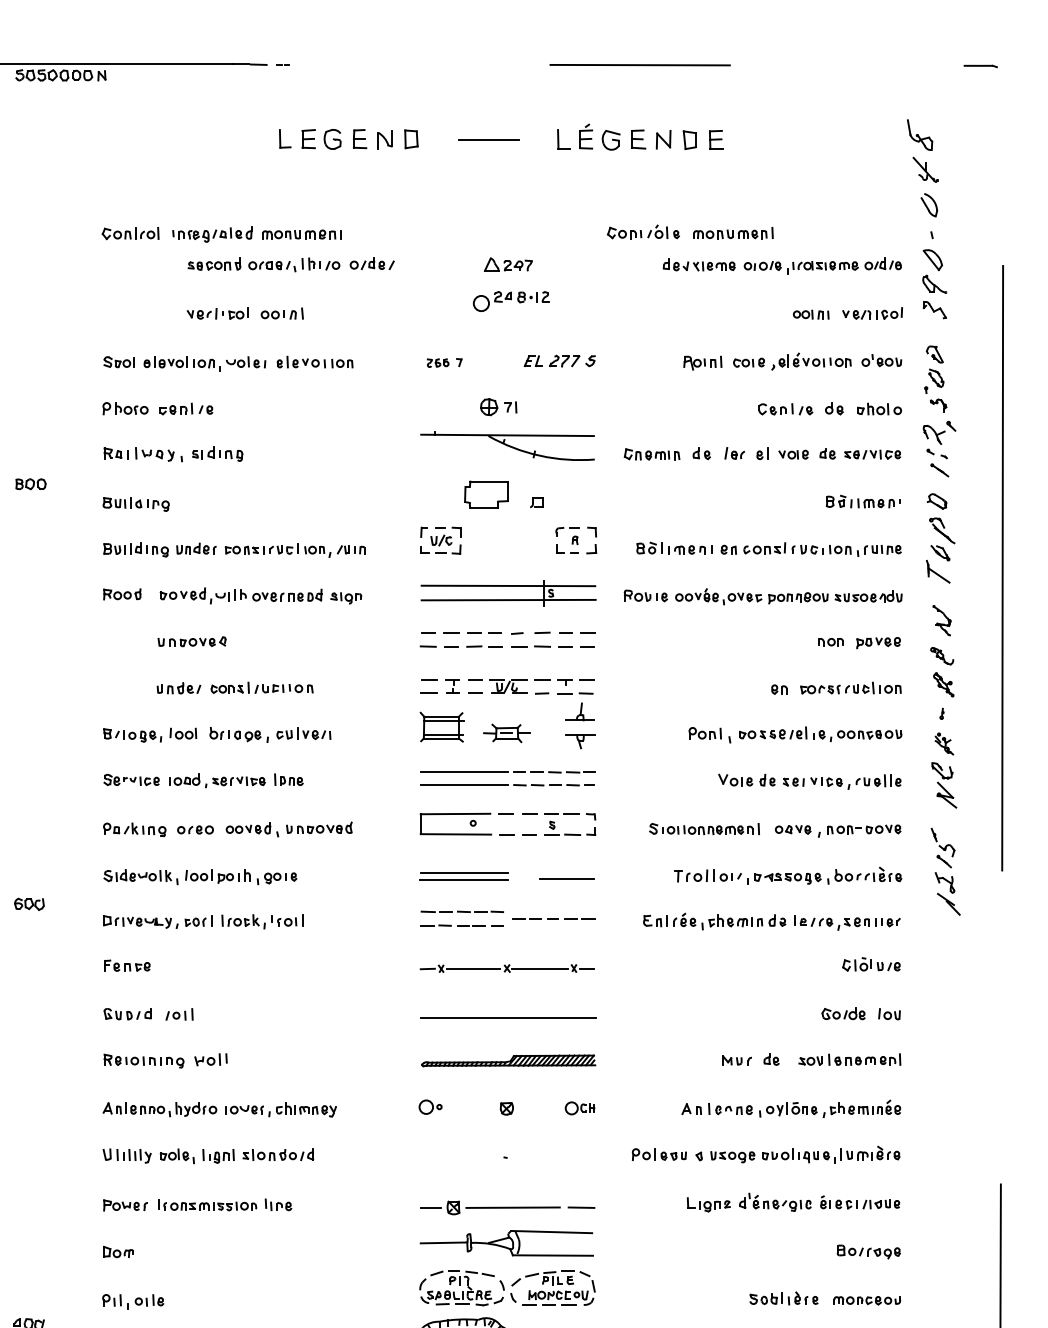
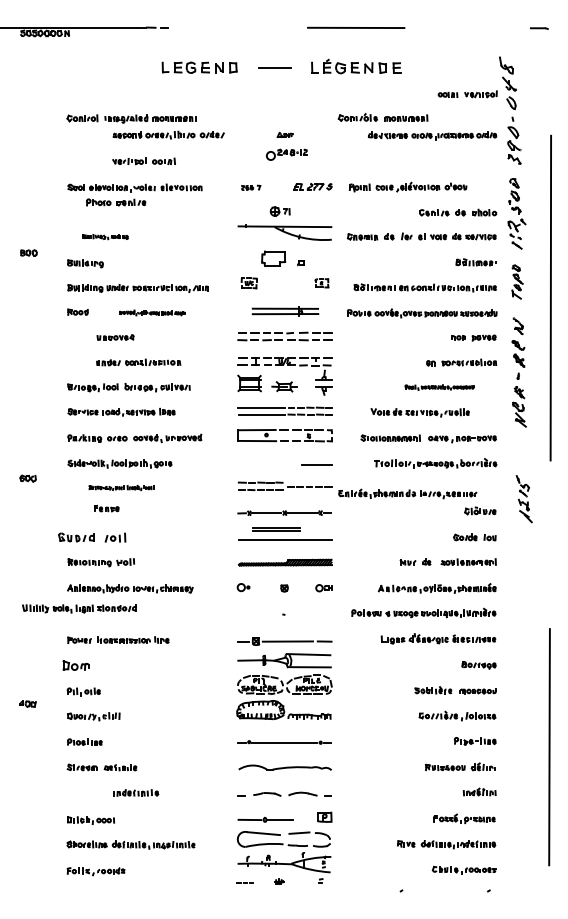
part: (506, 263) -> (284, 134), size x0.6
part: (847, 313) -> (467, 94), moved
part: (791, 360) -> (407, 186), moved
part: (158, 408) -> (116, 202), moved
part: (173, 453) -> (105, 236), size x0.6
part: (940, 537) -> (517, 281), size x0.7
part: (439, 541) -> (248, 283), size x0.7
part: (575, 541) -> (321, 283), size x0.6
part: (508, 593) -> (285, 311), size x0.7
part: (260, 595) -> (152, 312), size x0.6
part: (795, 734) -> (439, 387), size x0.6
part: (808, 781) -> (419, 412), moved
part: (944, 872) -> (523, 499), moved
line: (463, 874) -> (276, 528), moved
part: (203, 920) -> (121, 487), size x0.6
part: (771, 920) -> (407, 493), moved
part: (126, 965) -> (106, 508), moved
part: (147, 1013) -> (91, 537), size x1.4
part: (208, 1155) -> (79, 608), moved
part: (117, 1250) -> (75, 664), size x1.6

